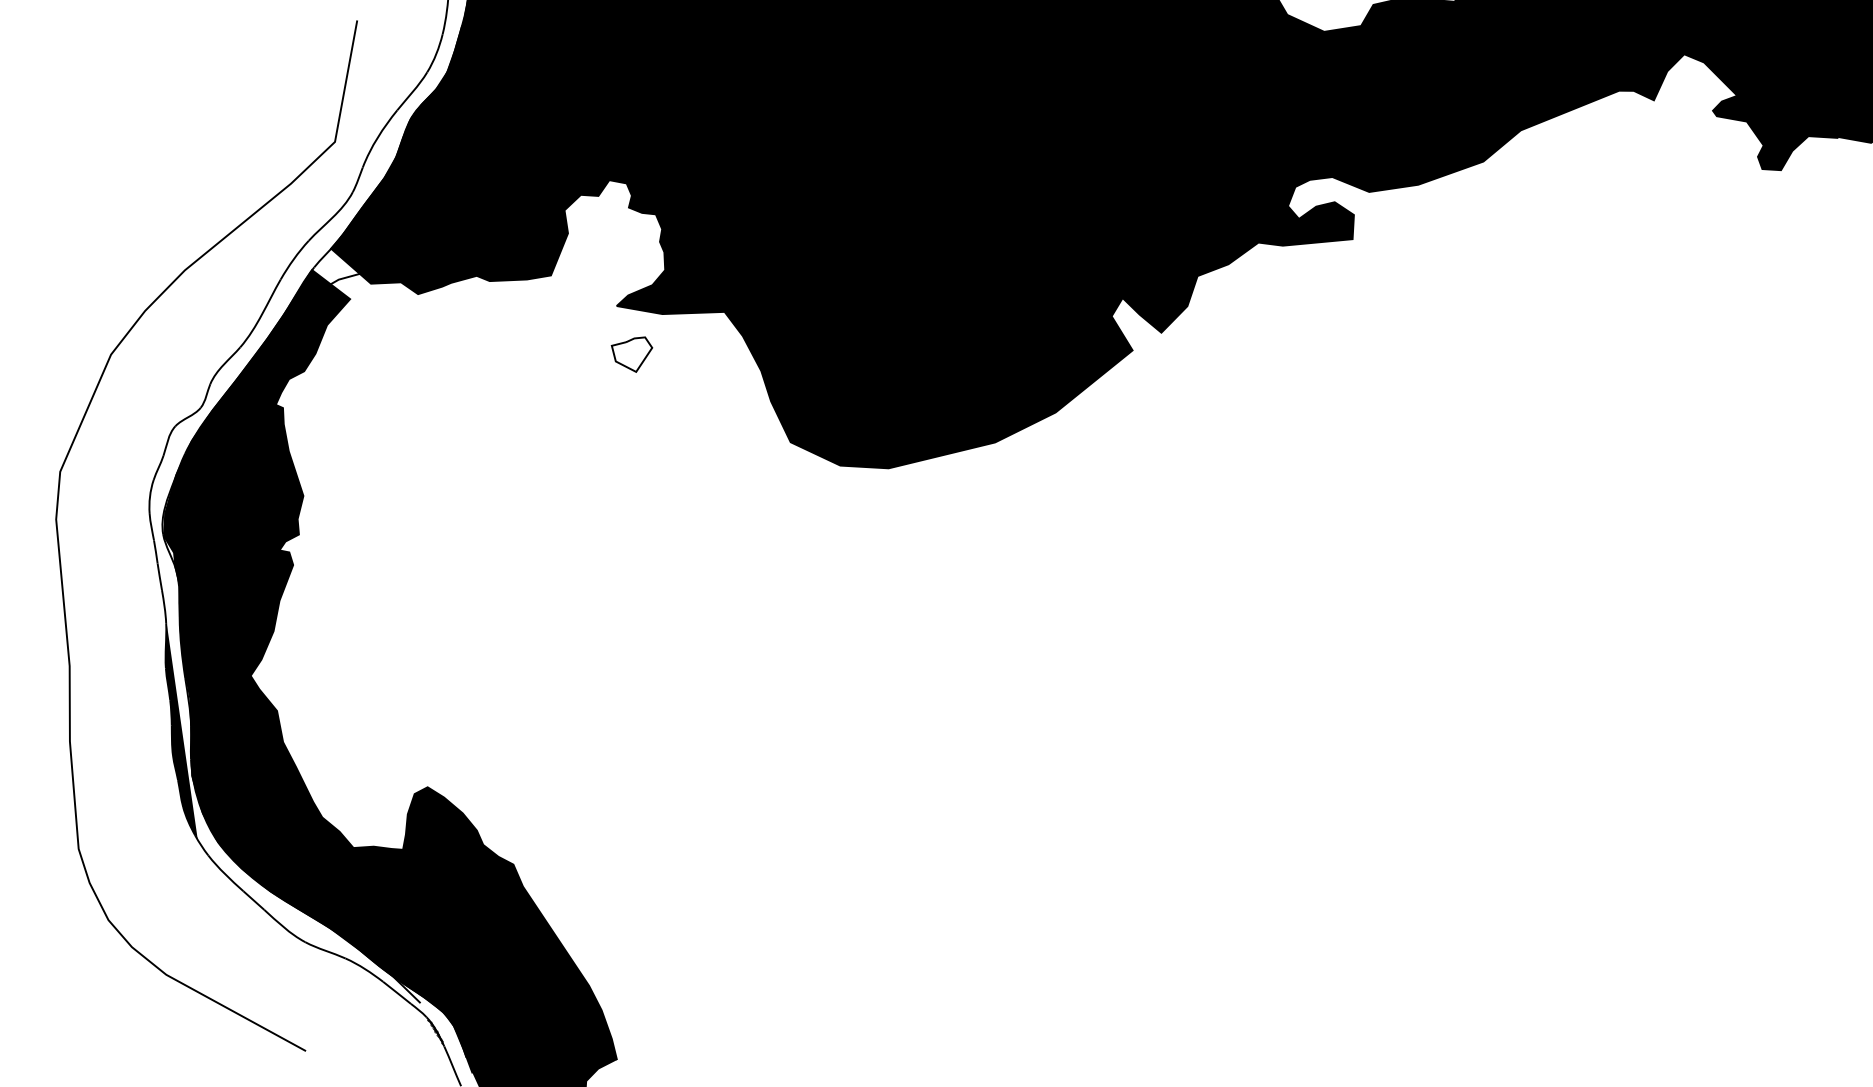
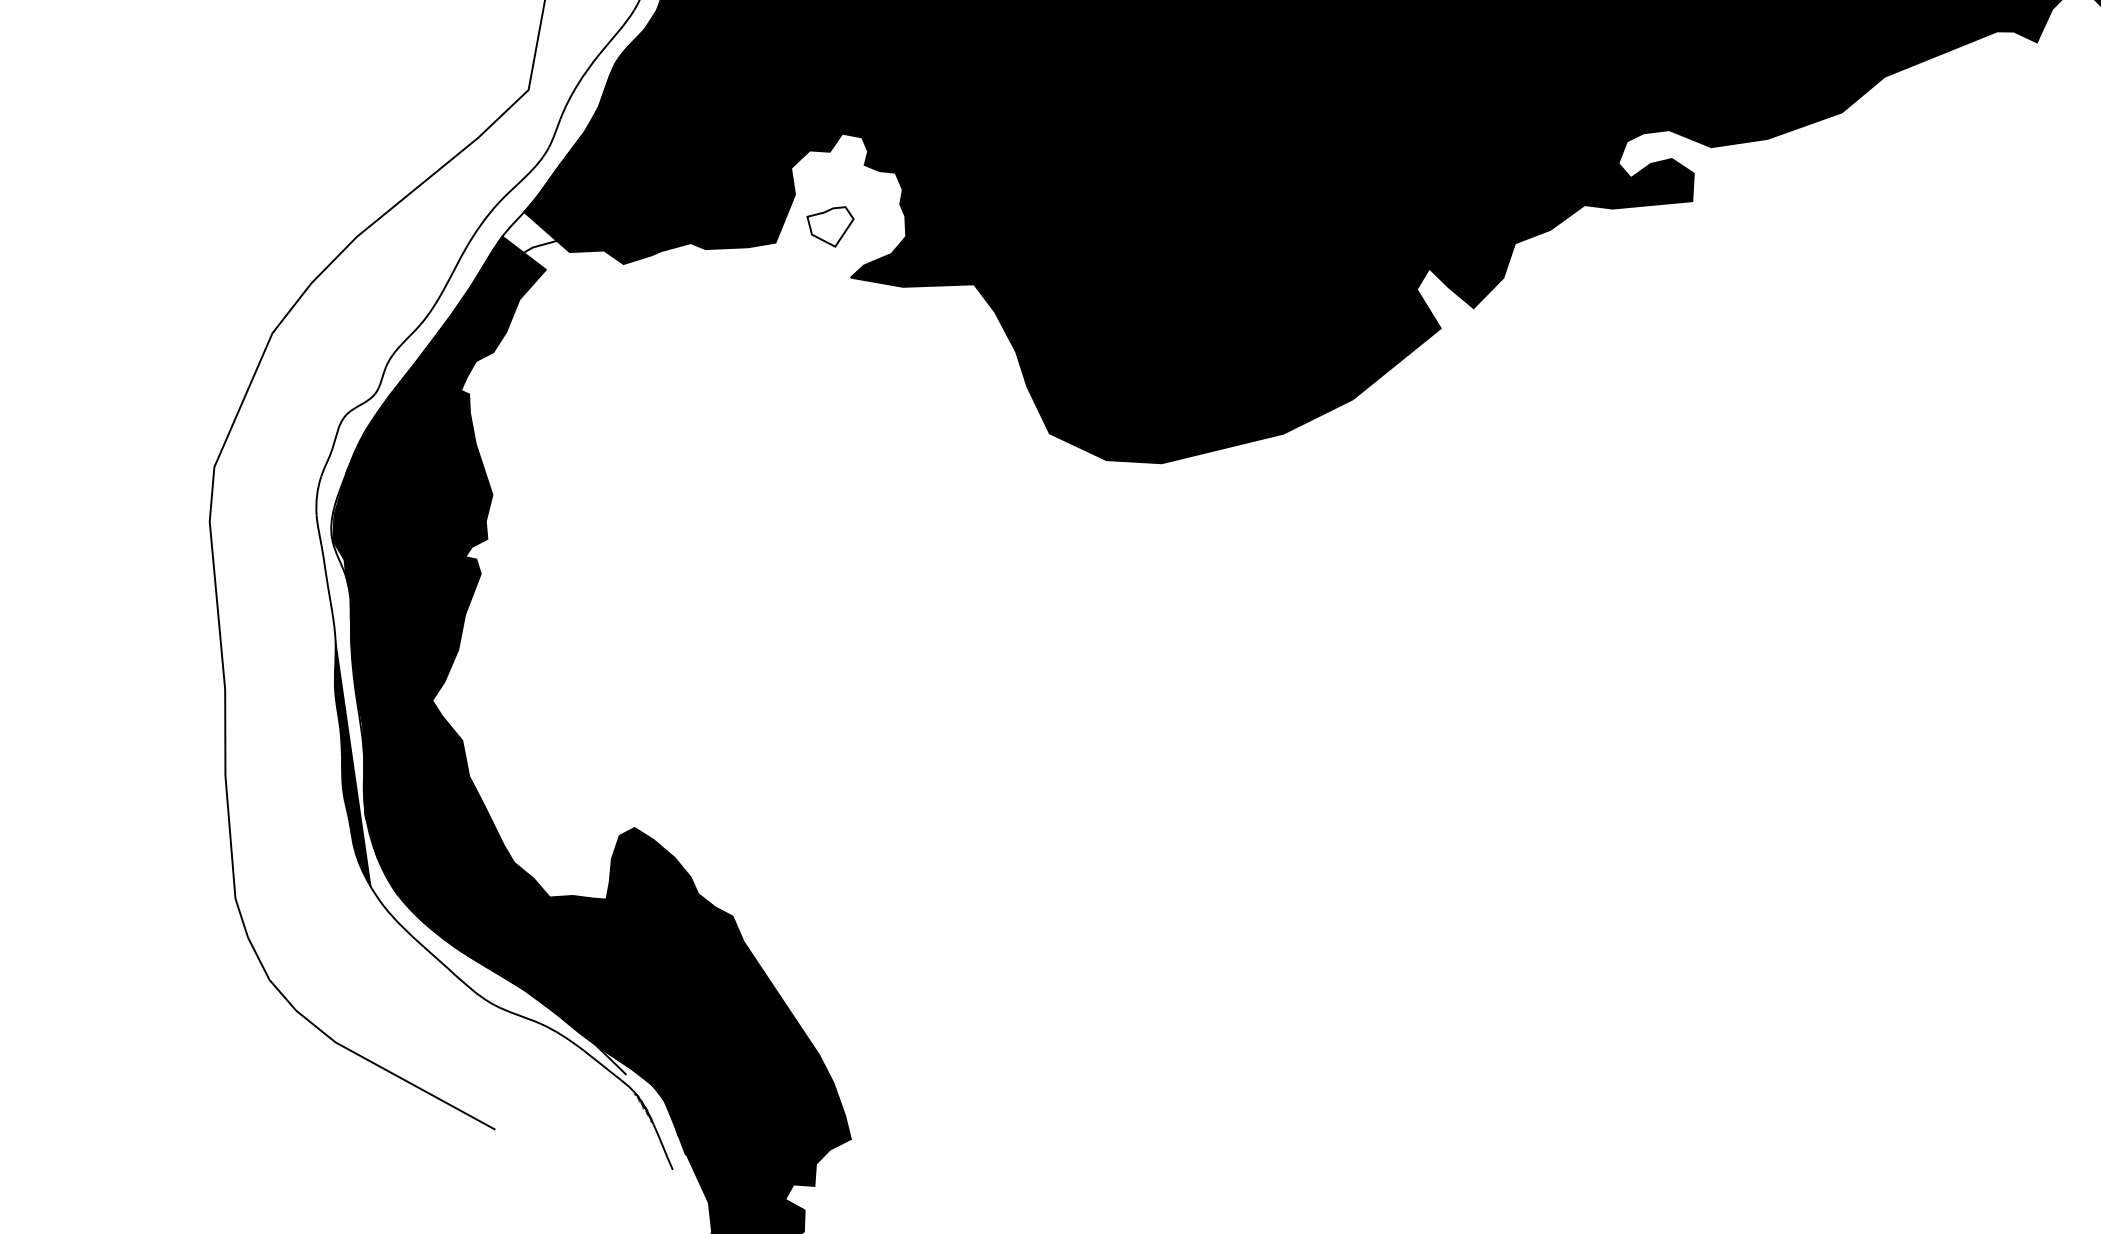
part: (631, 354) -> (829, 226), moved

